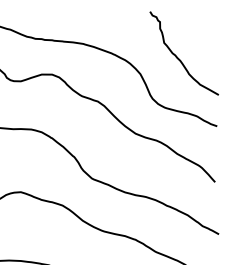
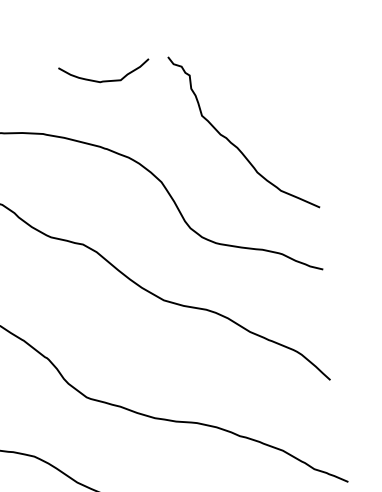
curve: (117, 19) -> (105, 78), added

